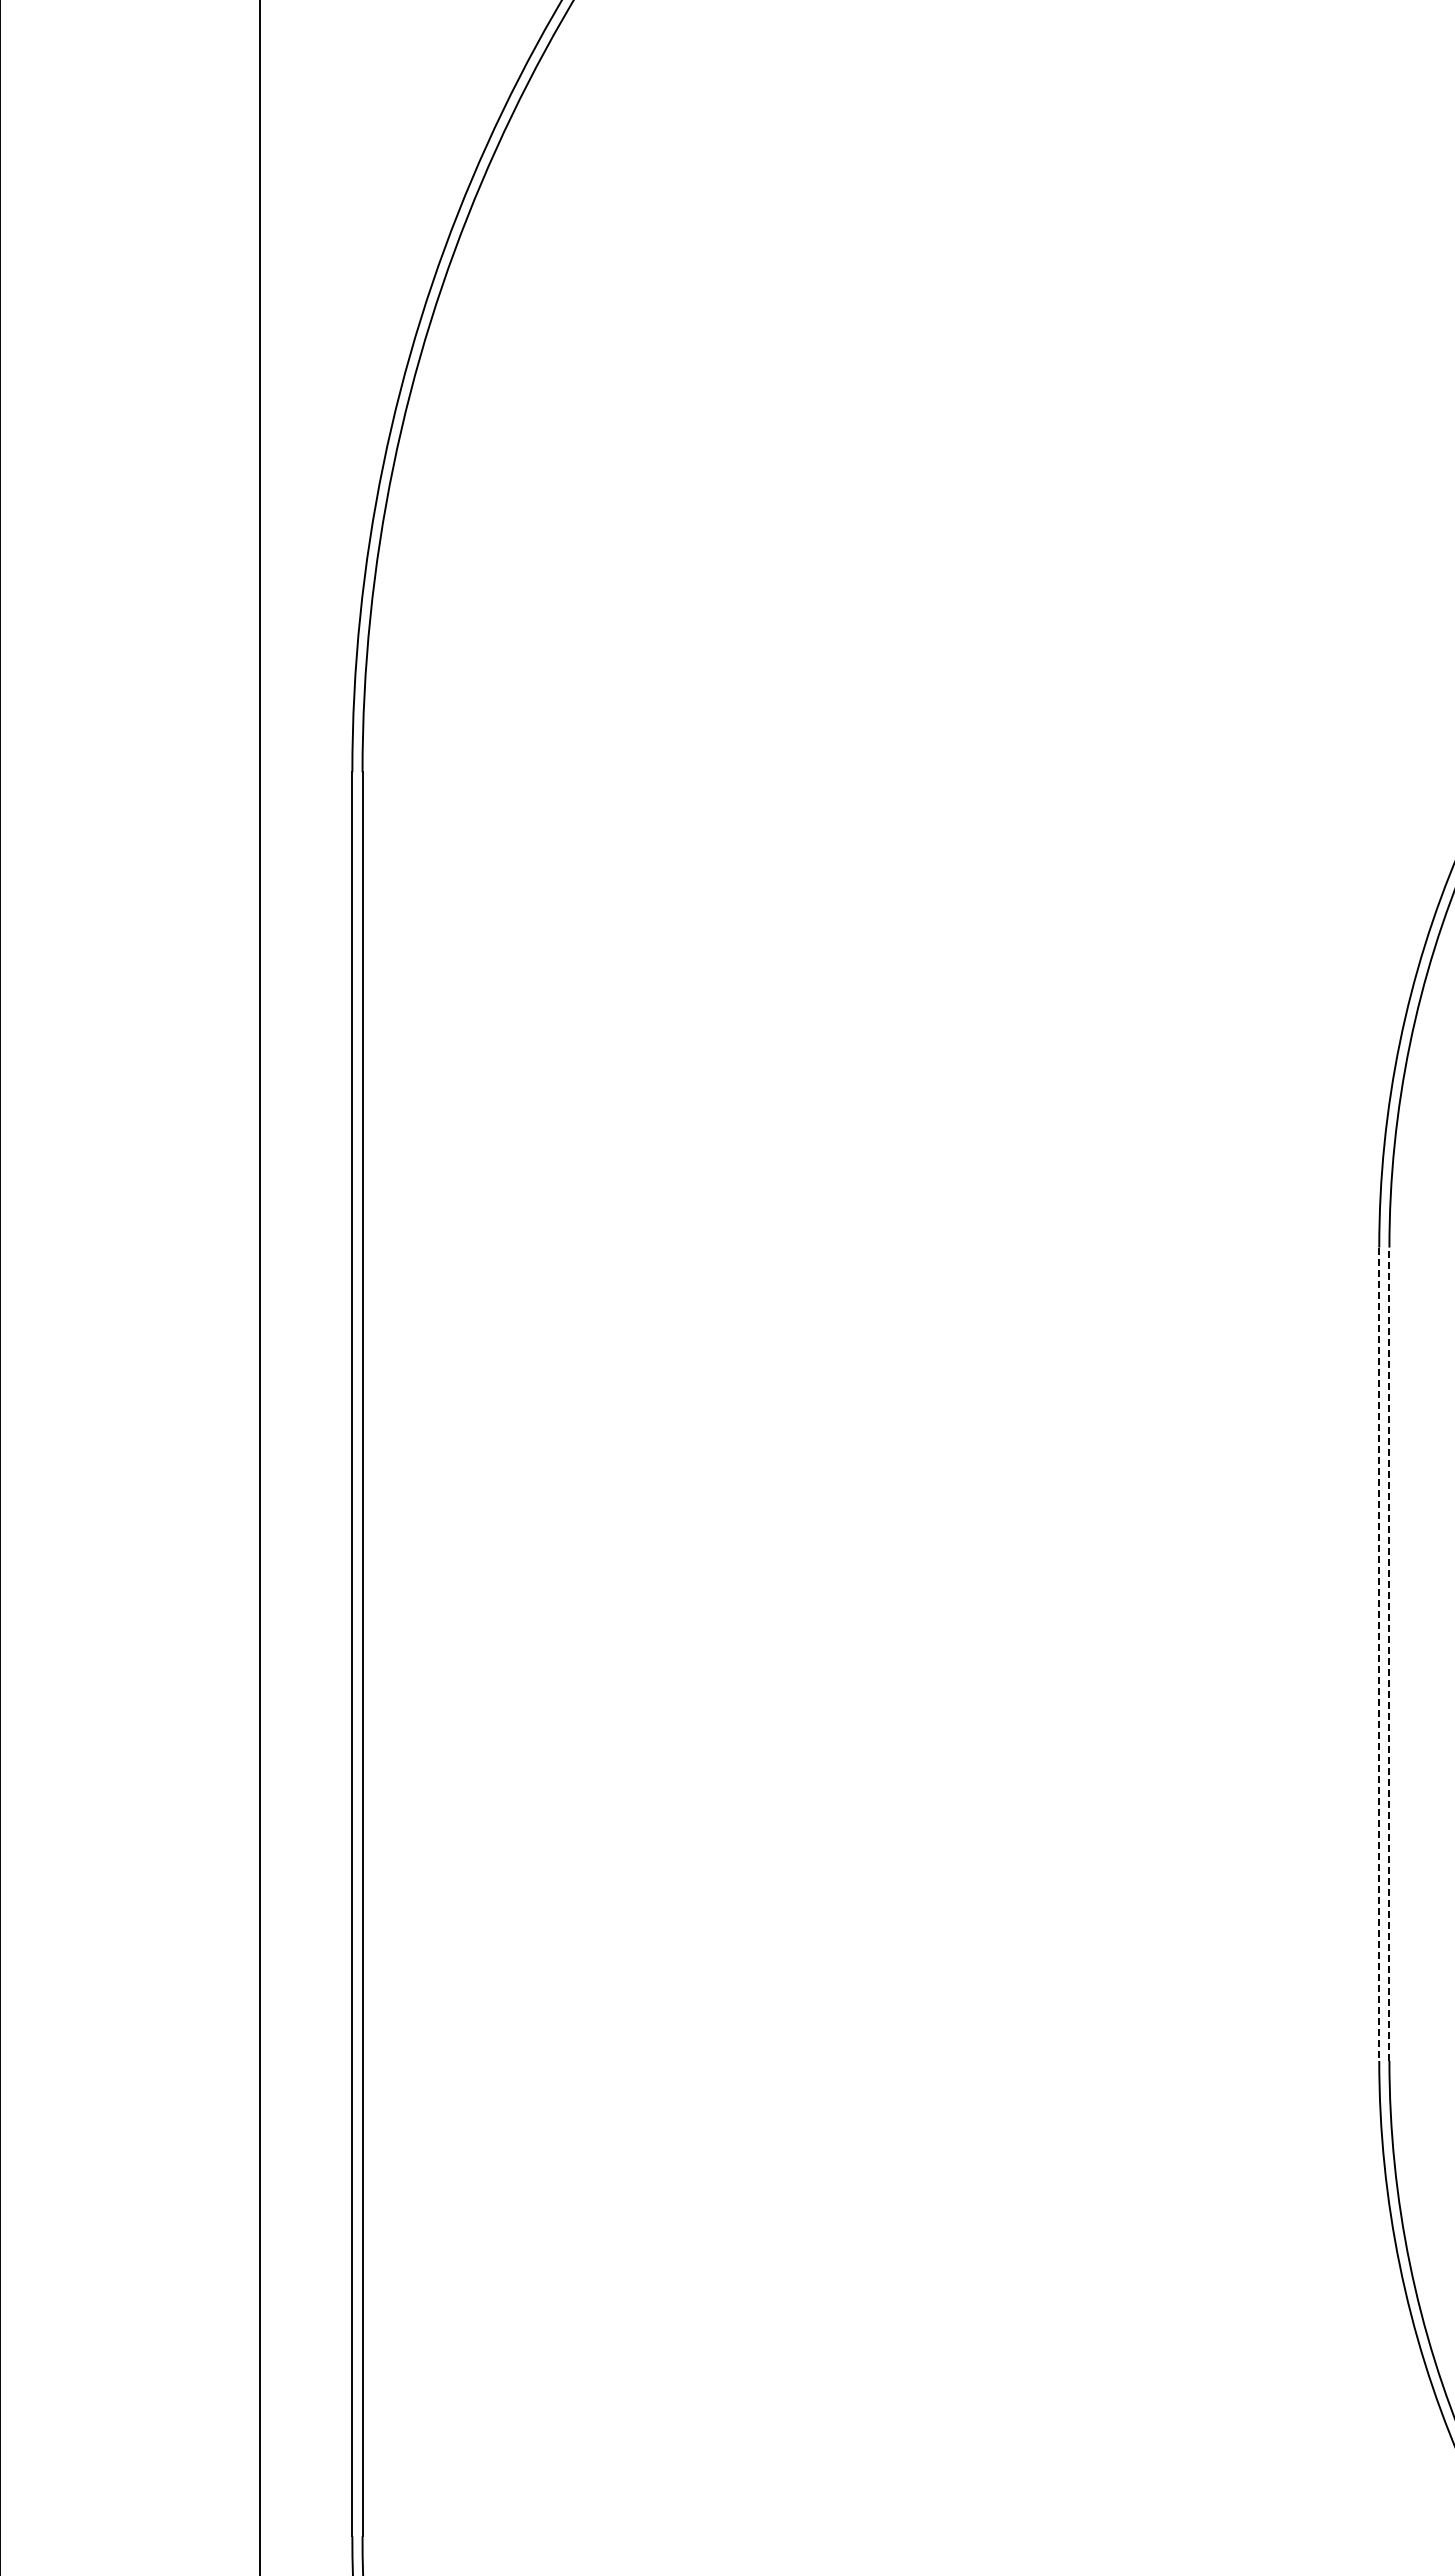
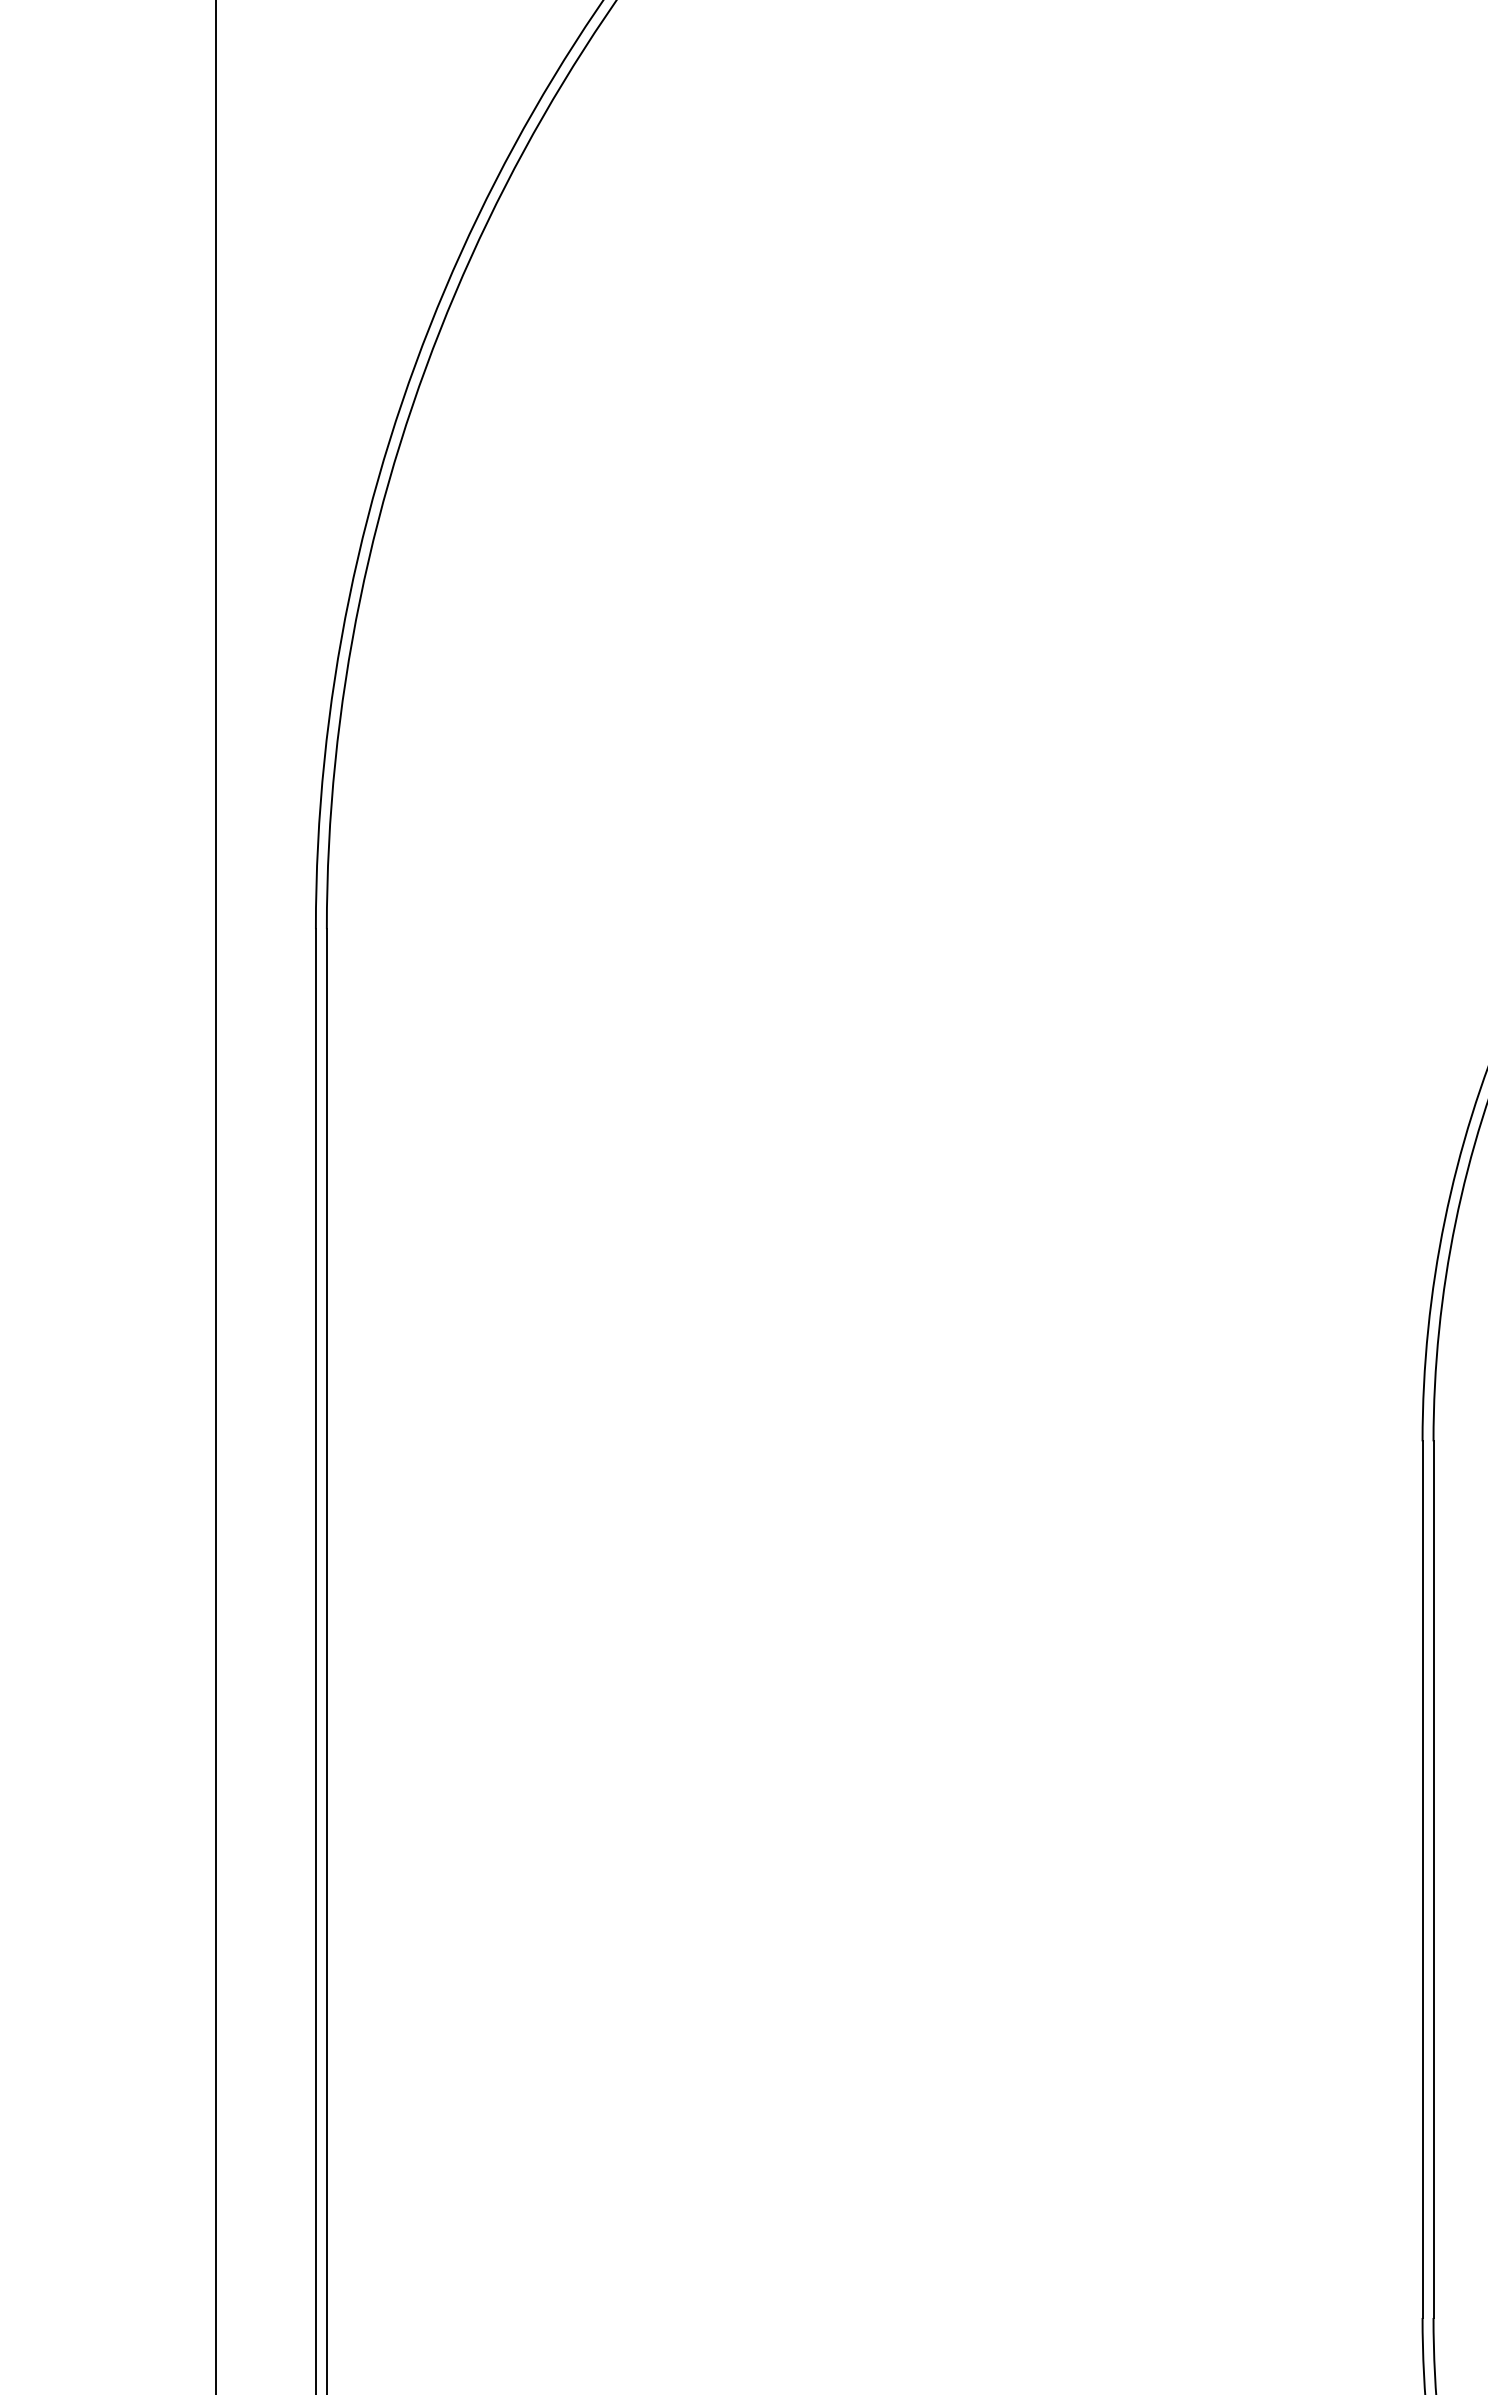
line: (1379, 1654) -> (1422, 1879), dashed -> solid
line: (1389, 1654) -> (1433, 1879), dashed -> solid

